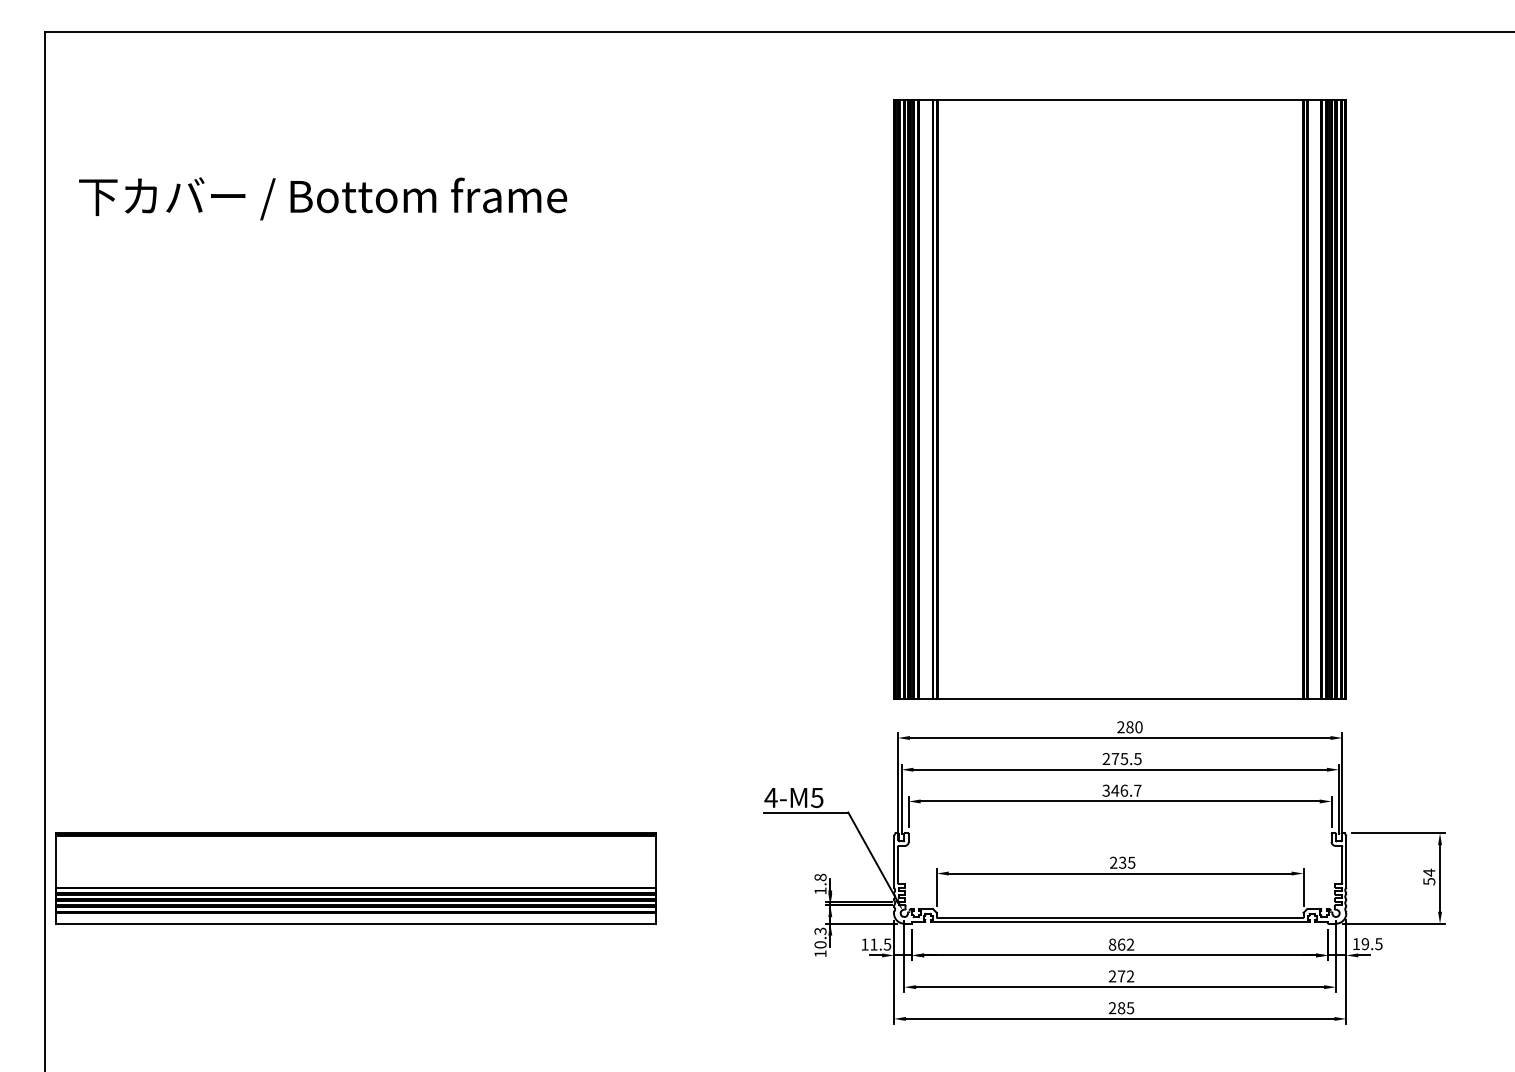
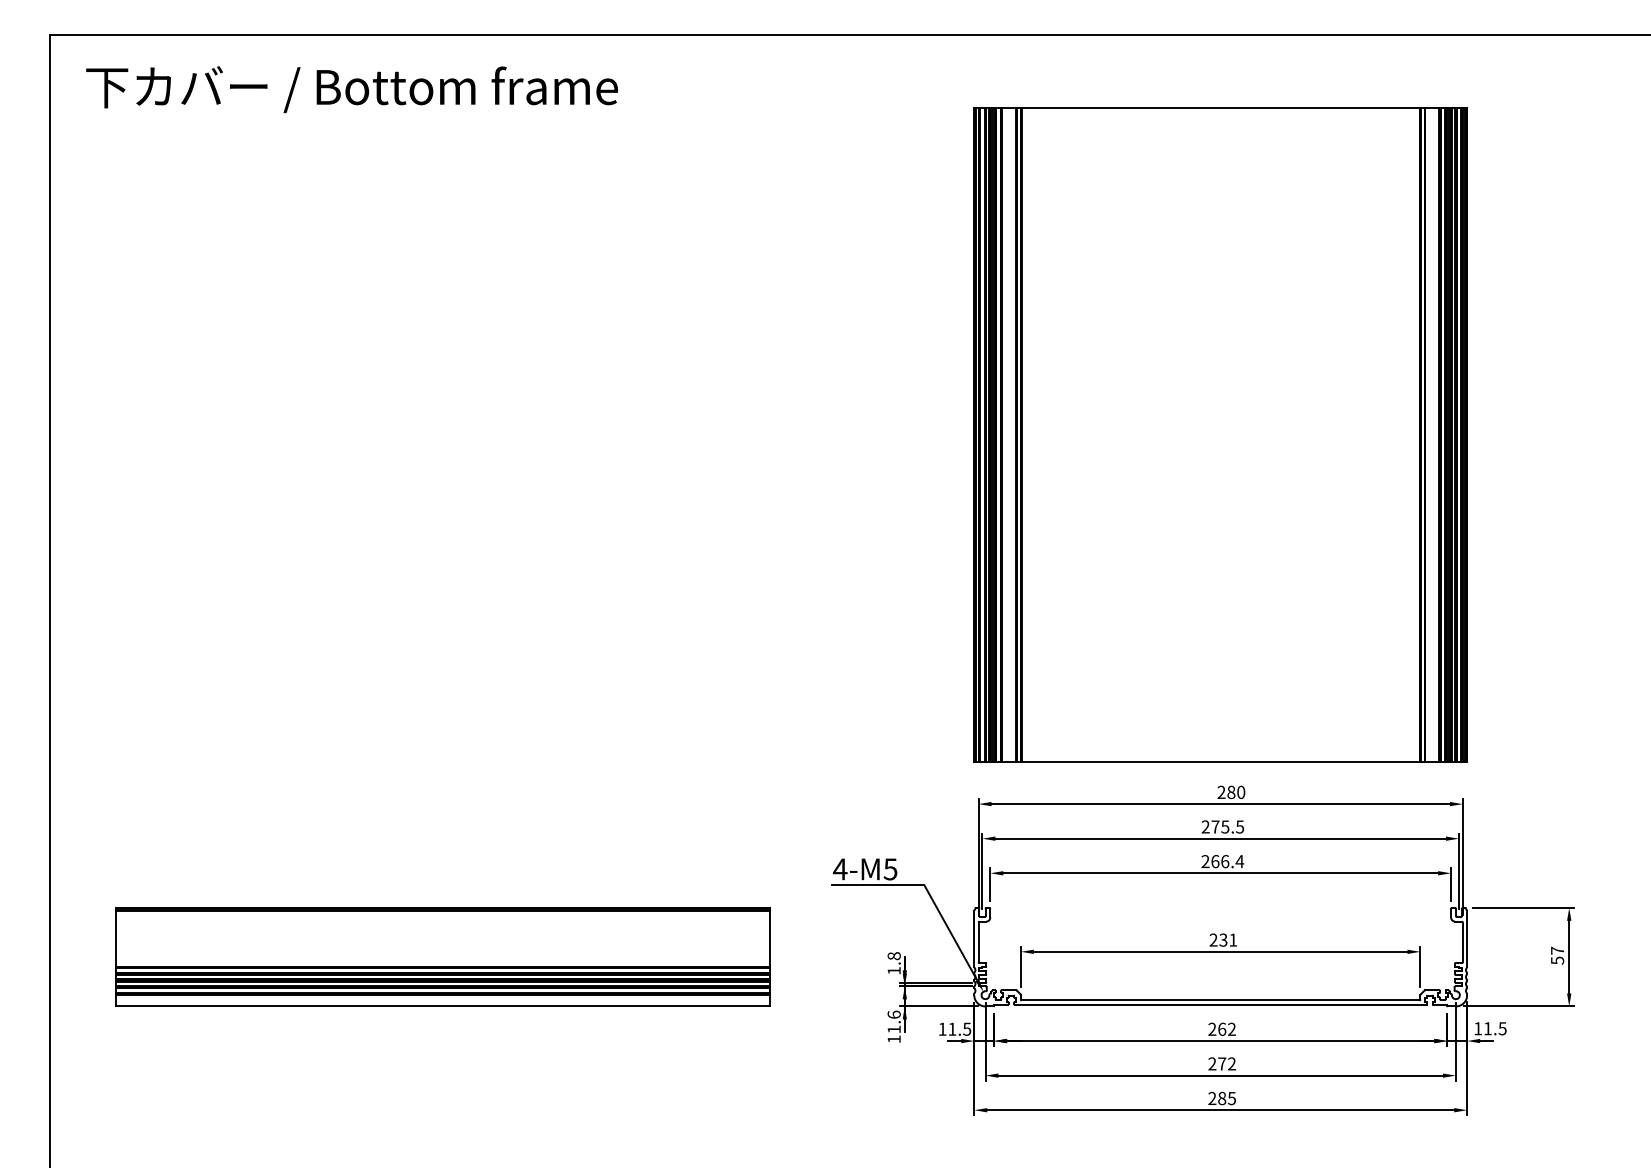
text: (322, 198) -> (351, 89), moved
text: (1121, 790) -> (1222, 861), 346.7 -> 266.4
text: (1131, 862) -> (1233, 939), 235 -> 231
text: (1429, 872) -> (1557, 950), 54 -> 57
part: (355, 877) -> (442, 956), moved
text: (819, 937) -> (893, 1021), 10.3 -> 11.6
text: (1112, 943) -> (1212, 1028), 862 -> 262
text: (1365, 943) -> (1487, 1028), 19.5 -> 11.5

